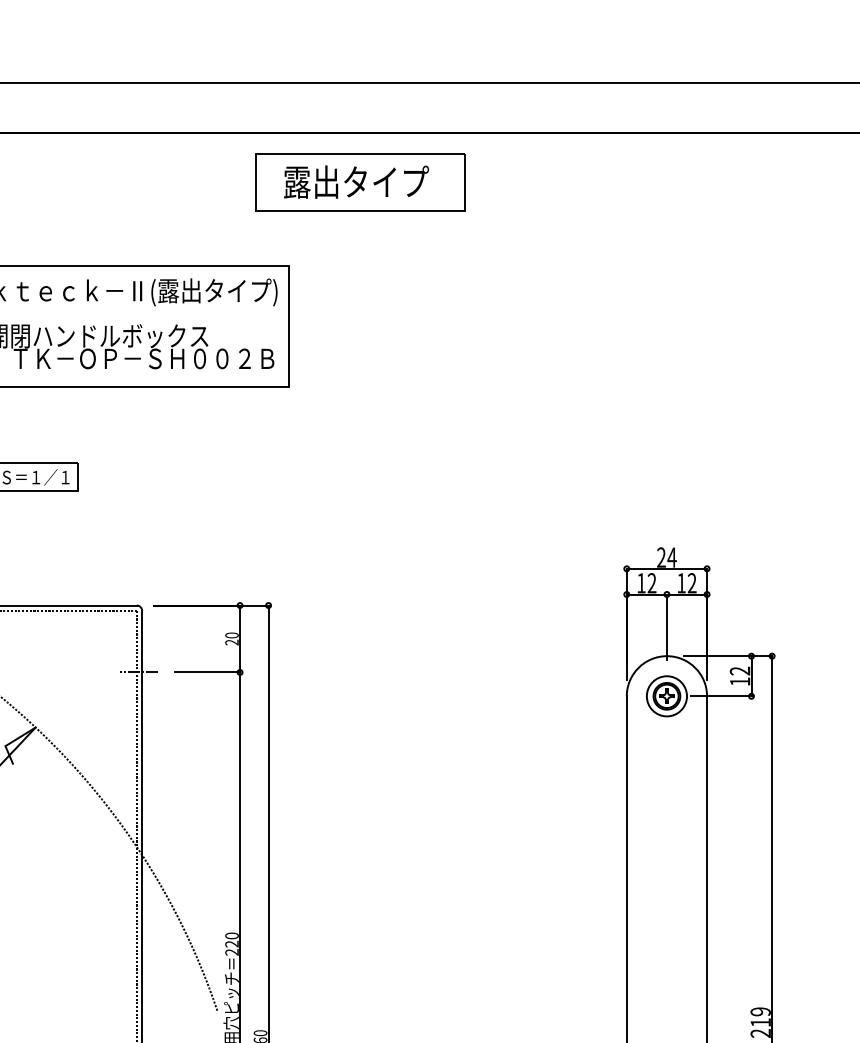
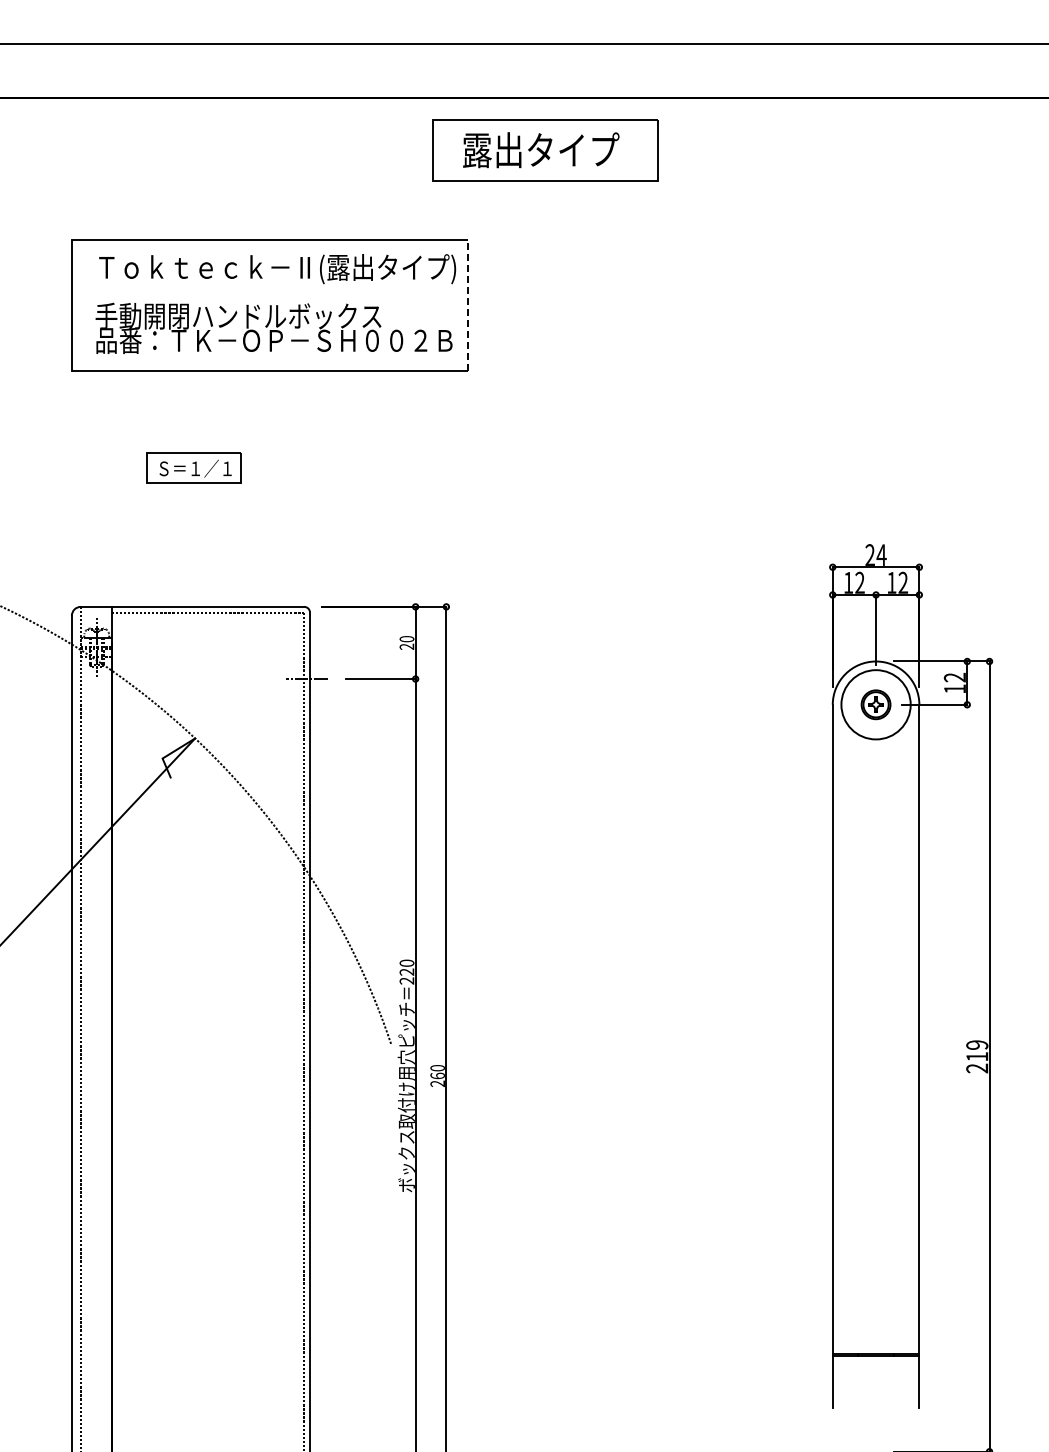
line: (289, 326) -> (468, 305), solid -> dashed
circle: (666, 696) -> (875, 704), size x1.6

